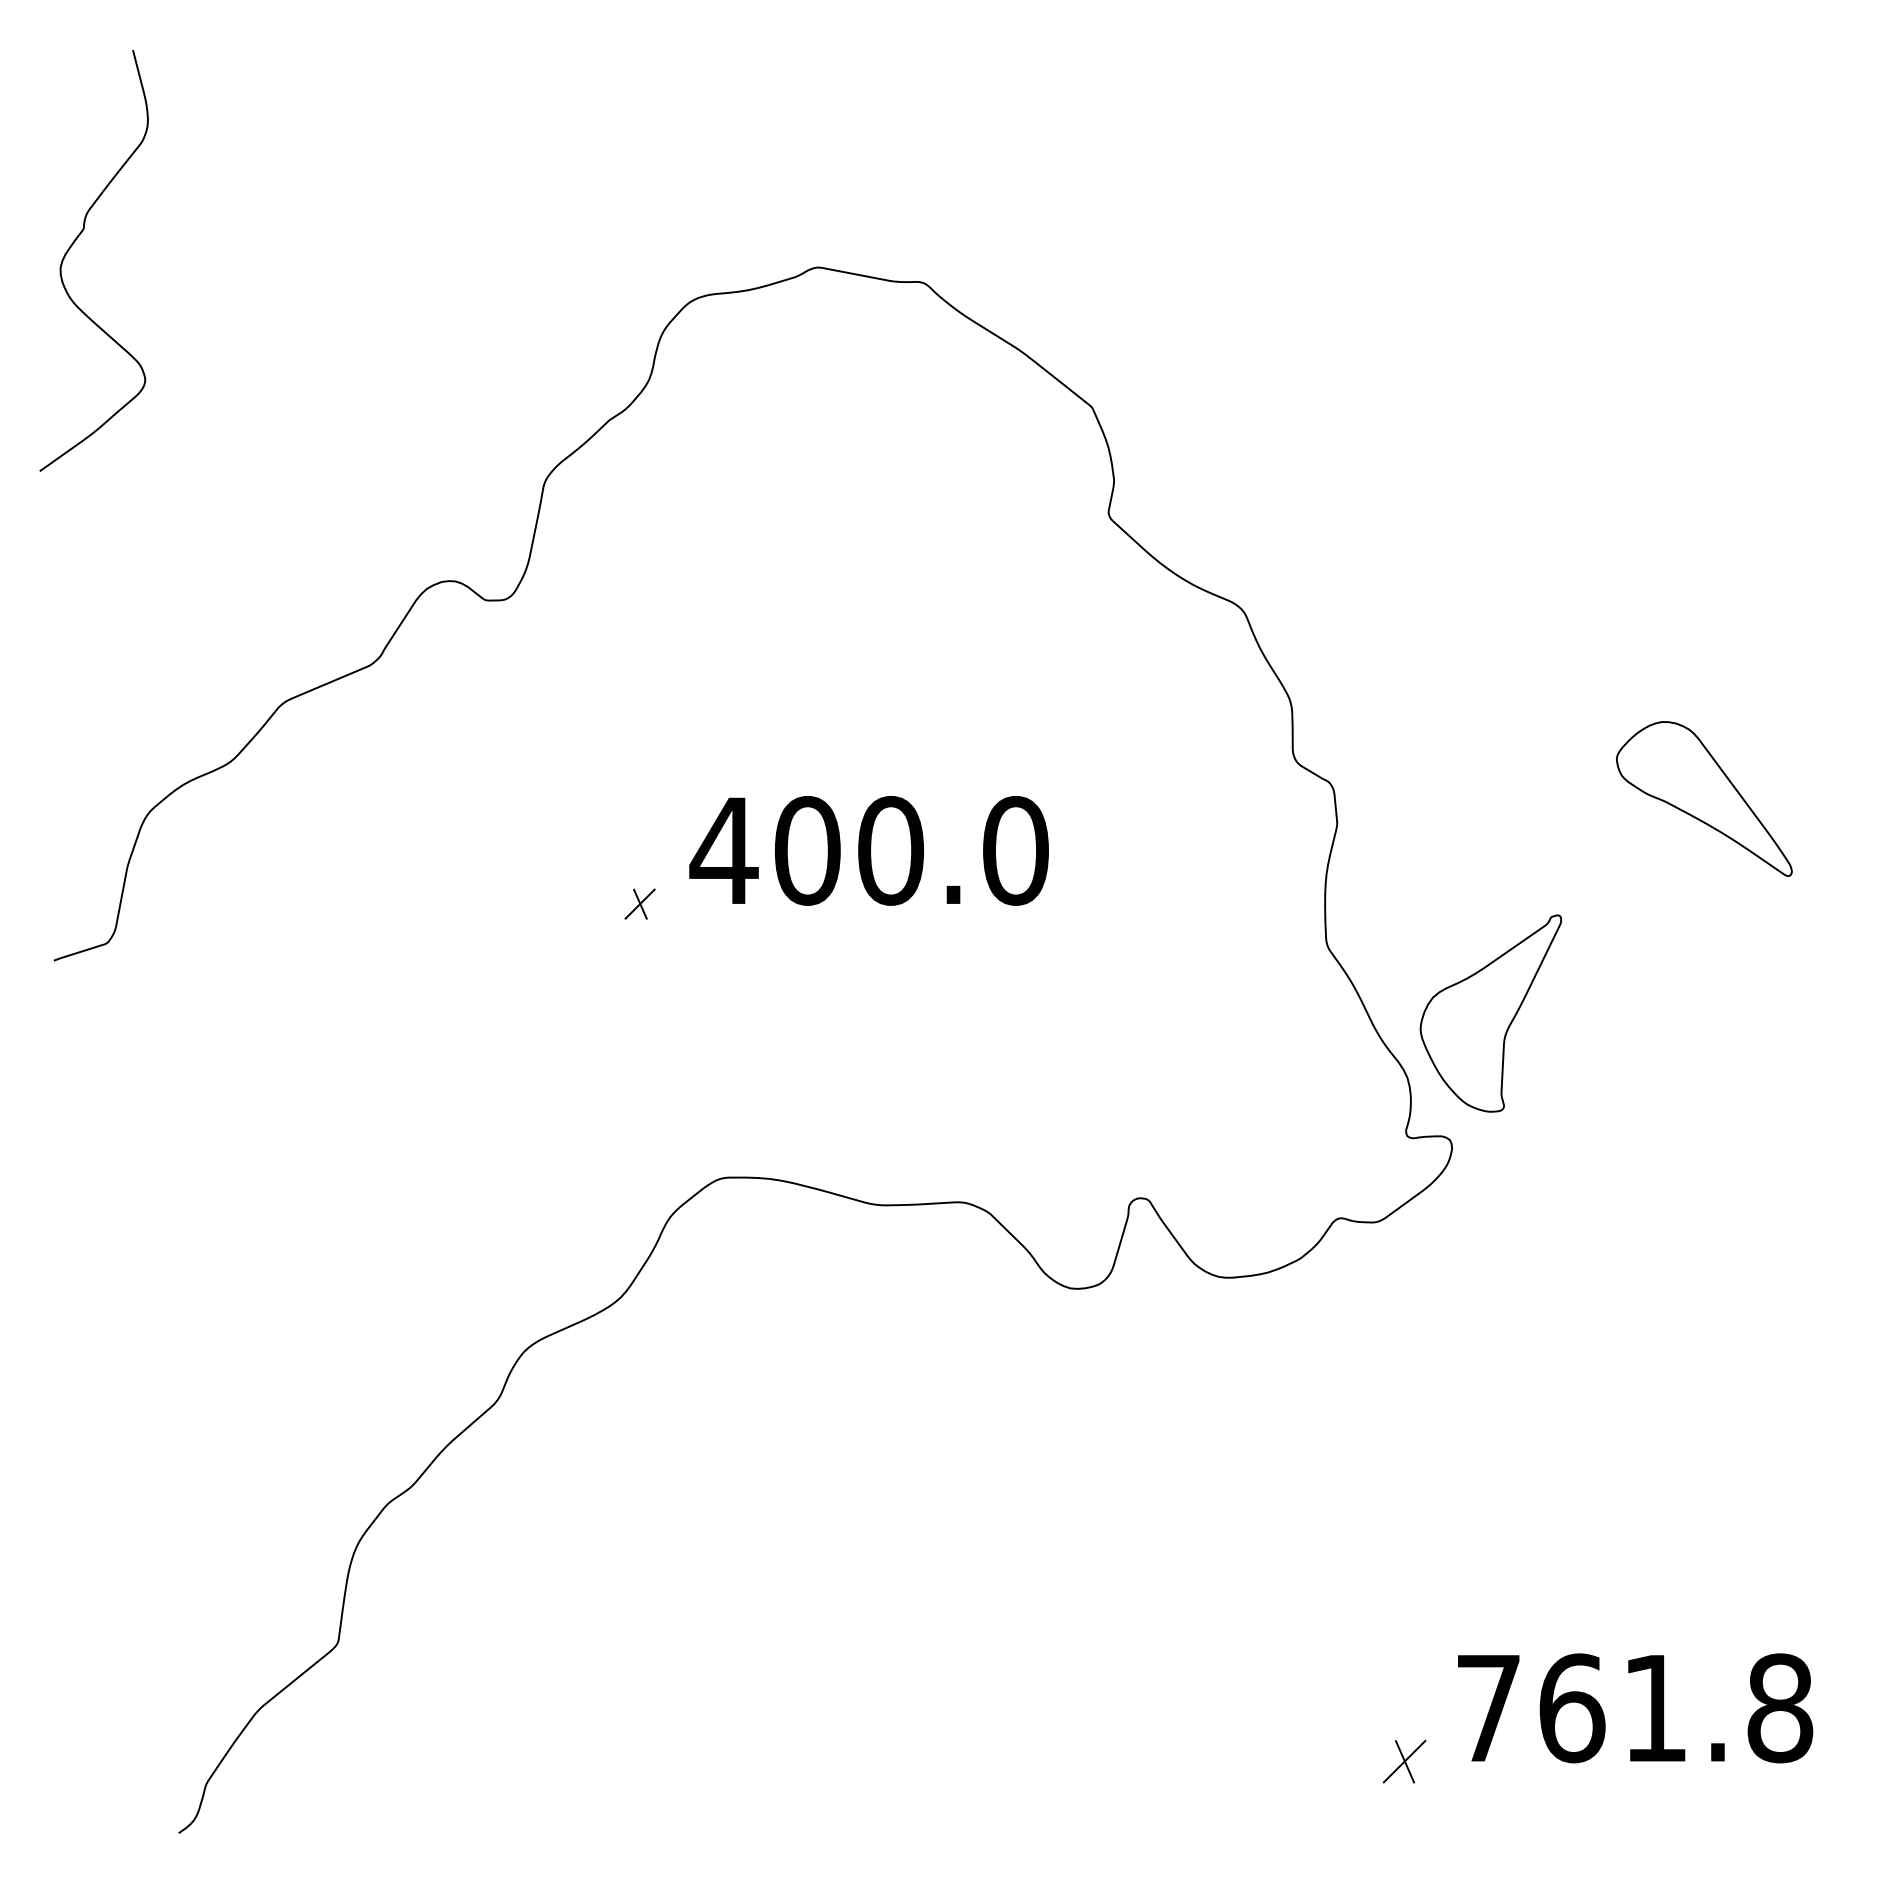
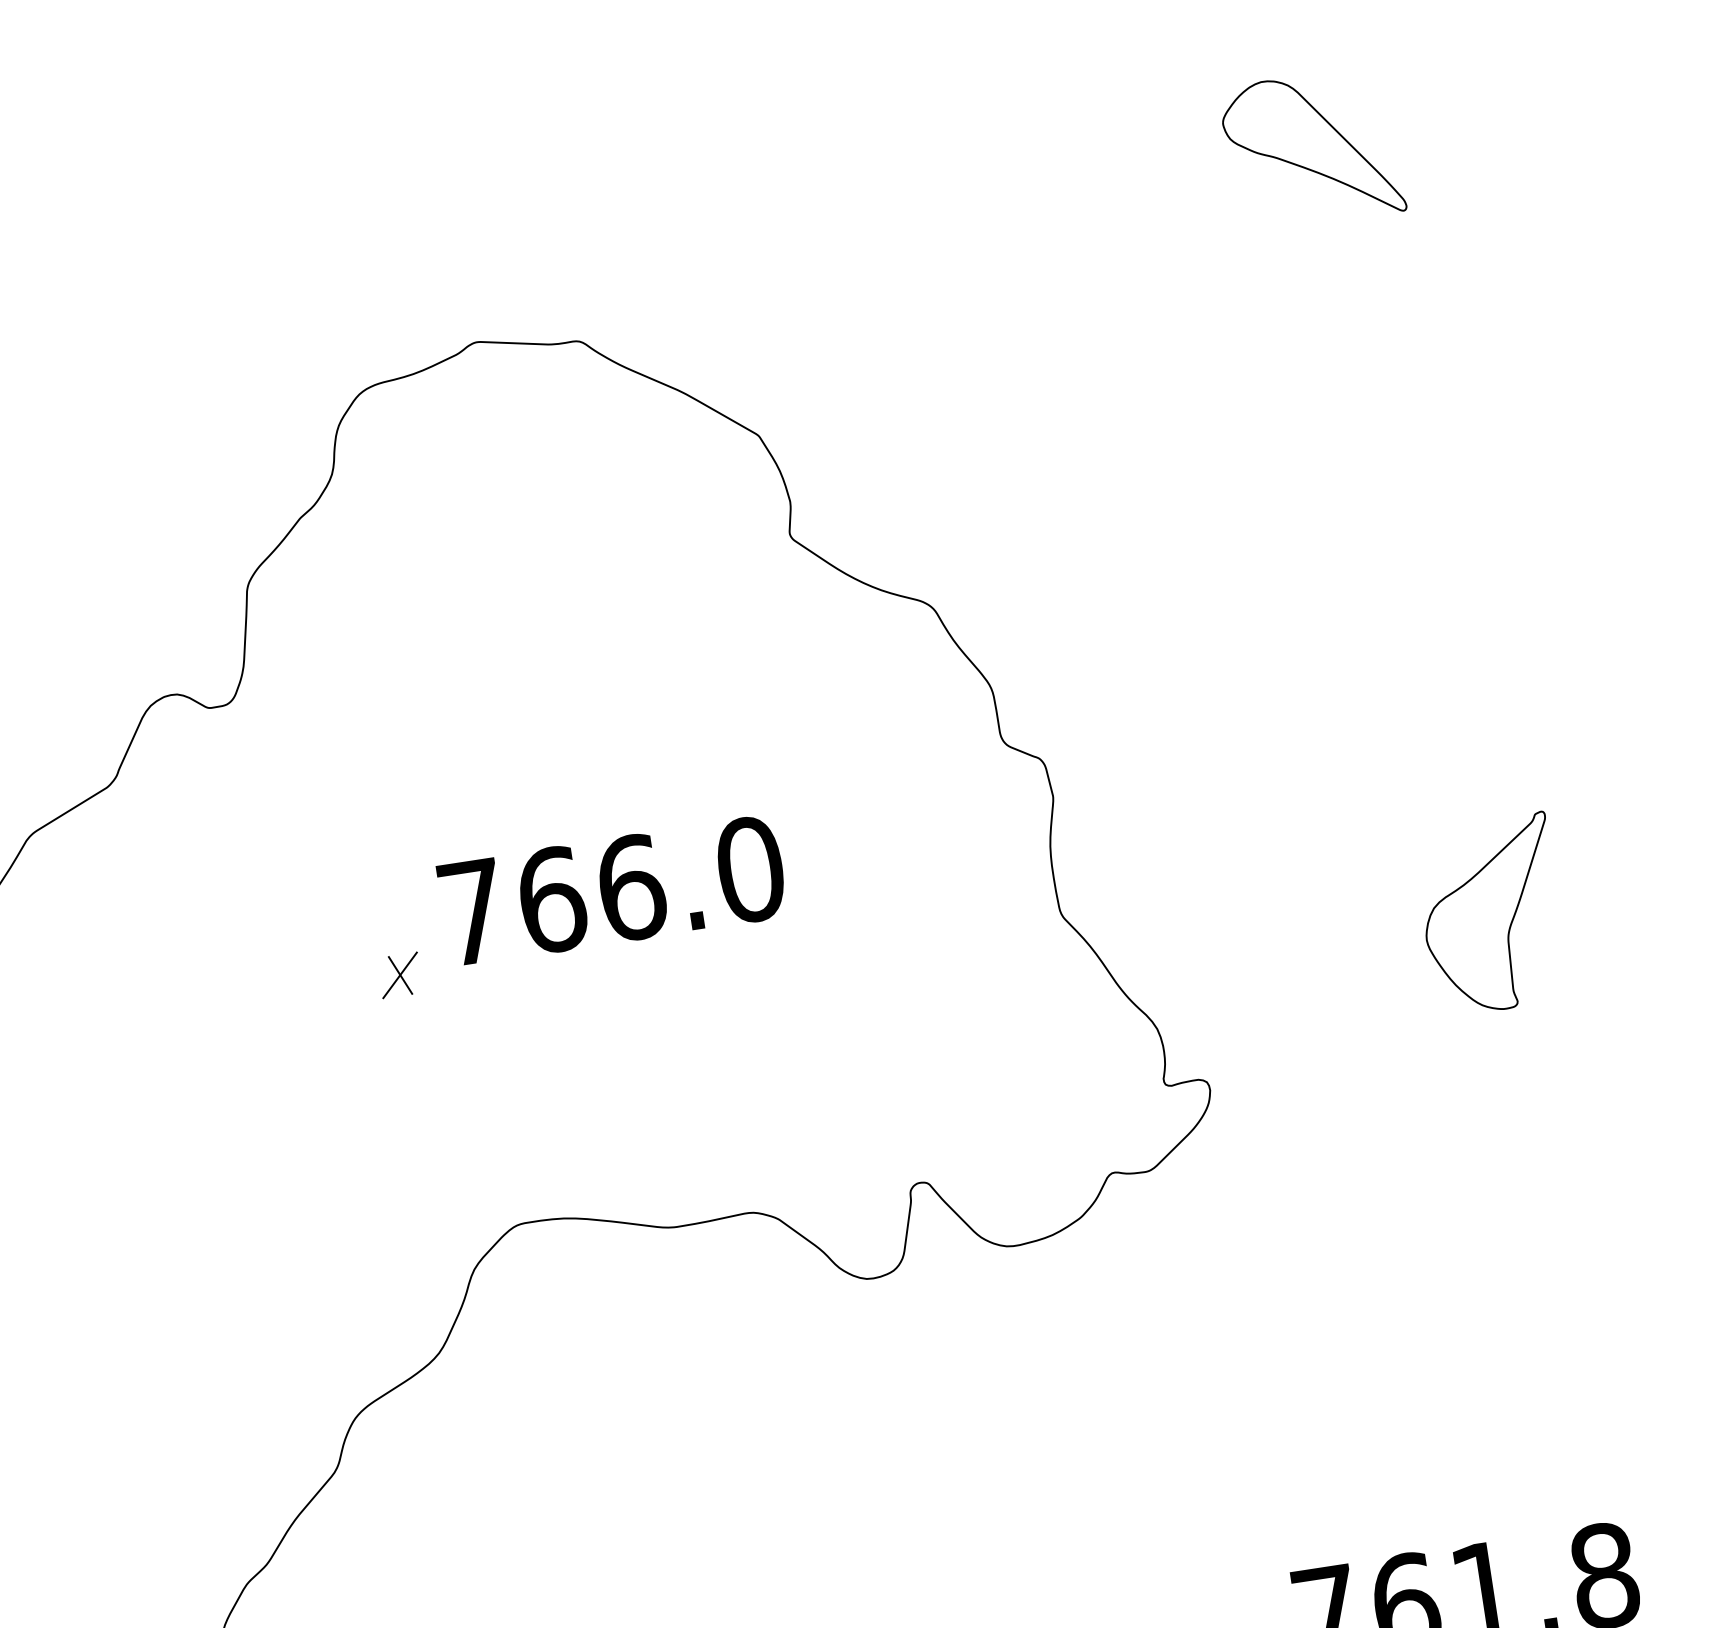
part: (1704, 798) -> (1312, 148), moved
text: (806, 850) -> (550, 899), 400.0 -> 766.0
part: (639, 903) -> (399, 974), size x1.43
part: (1490, 1013) -> (1491, 915), moved

